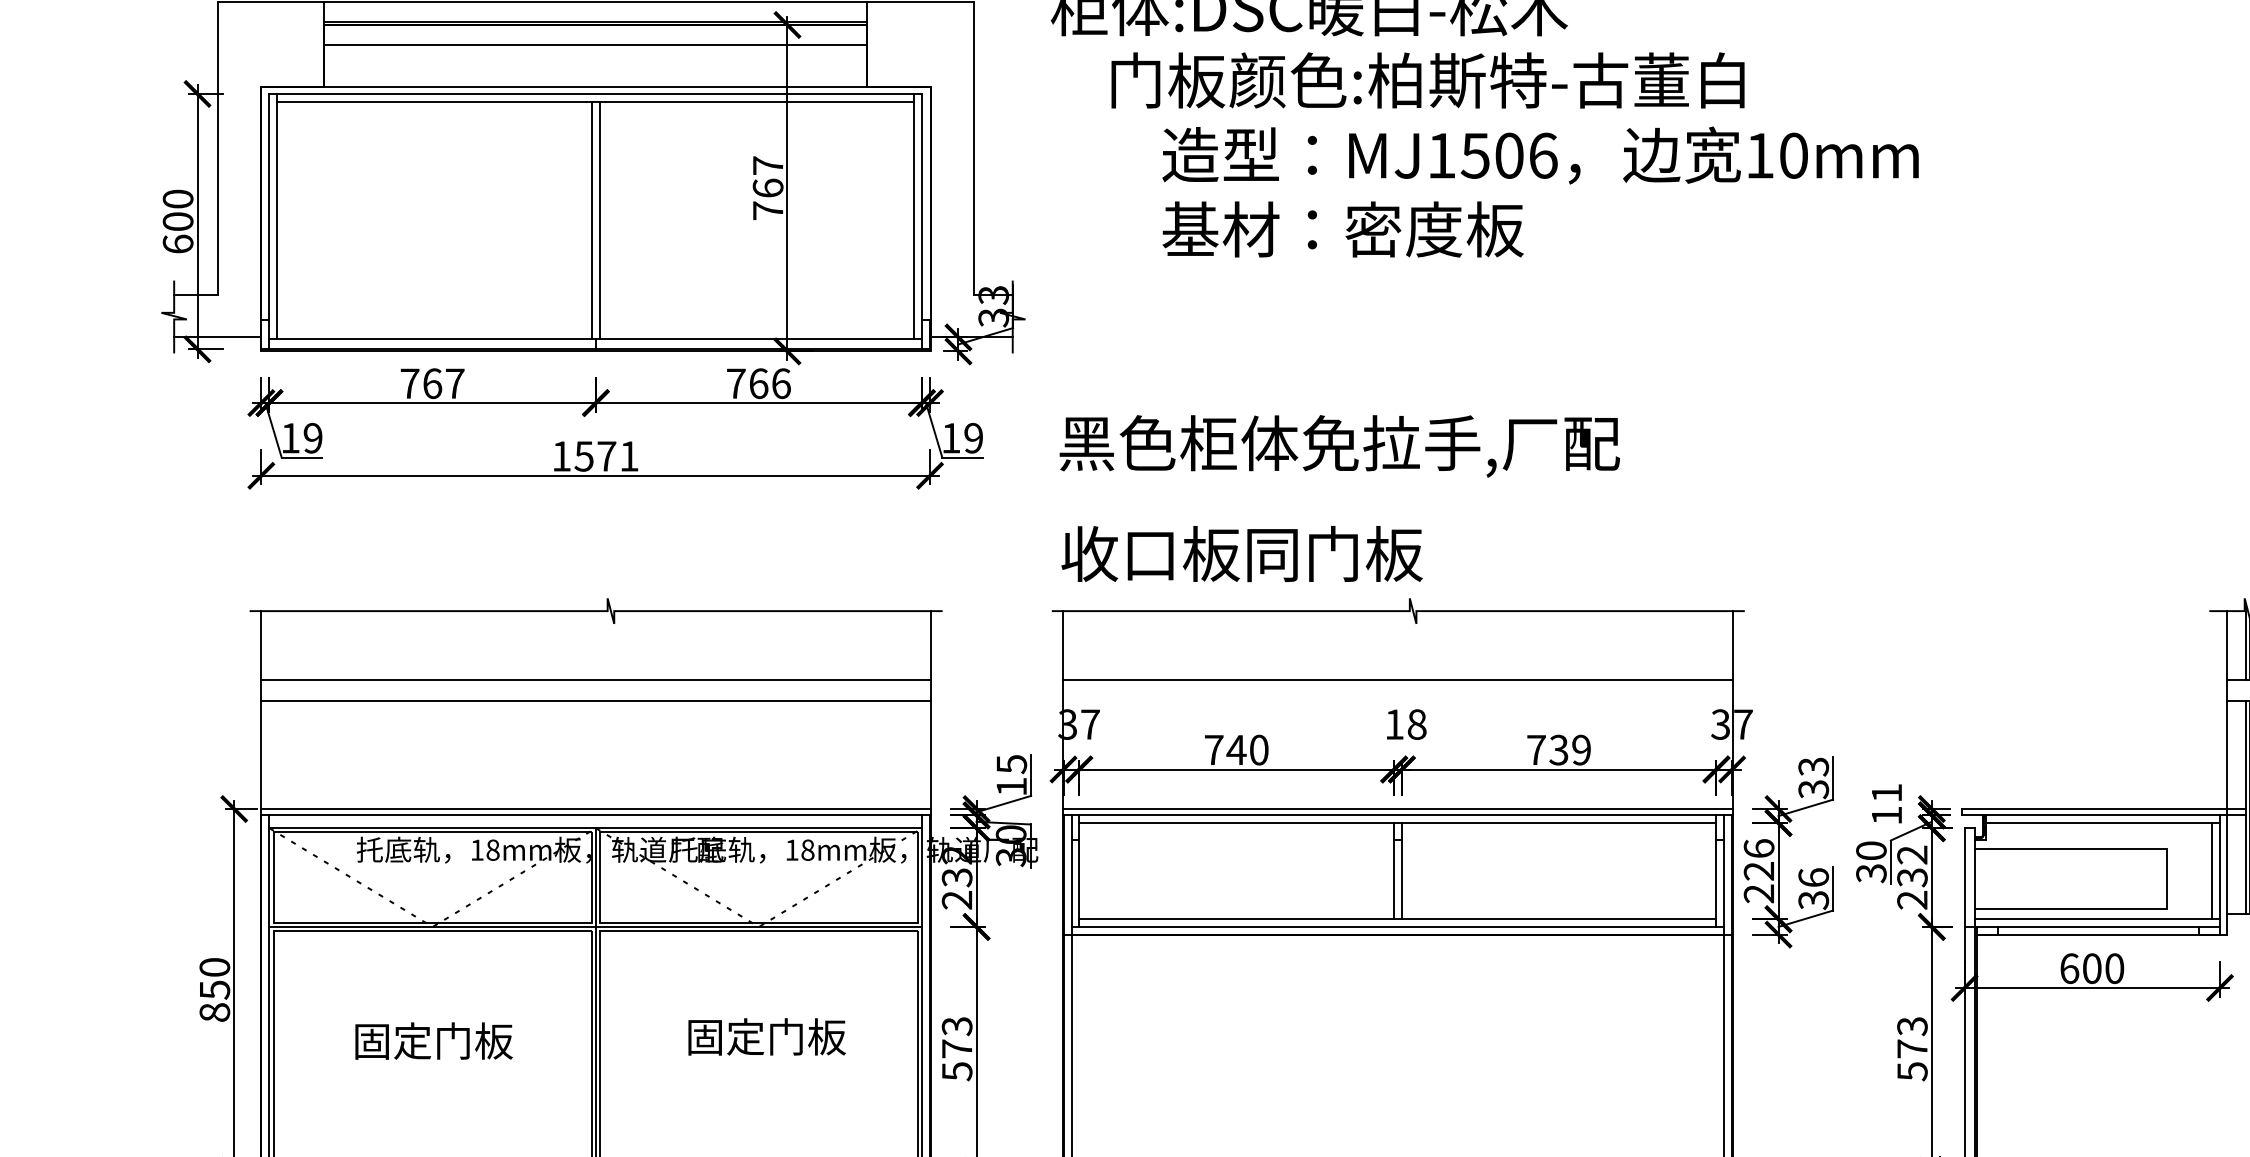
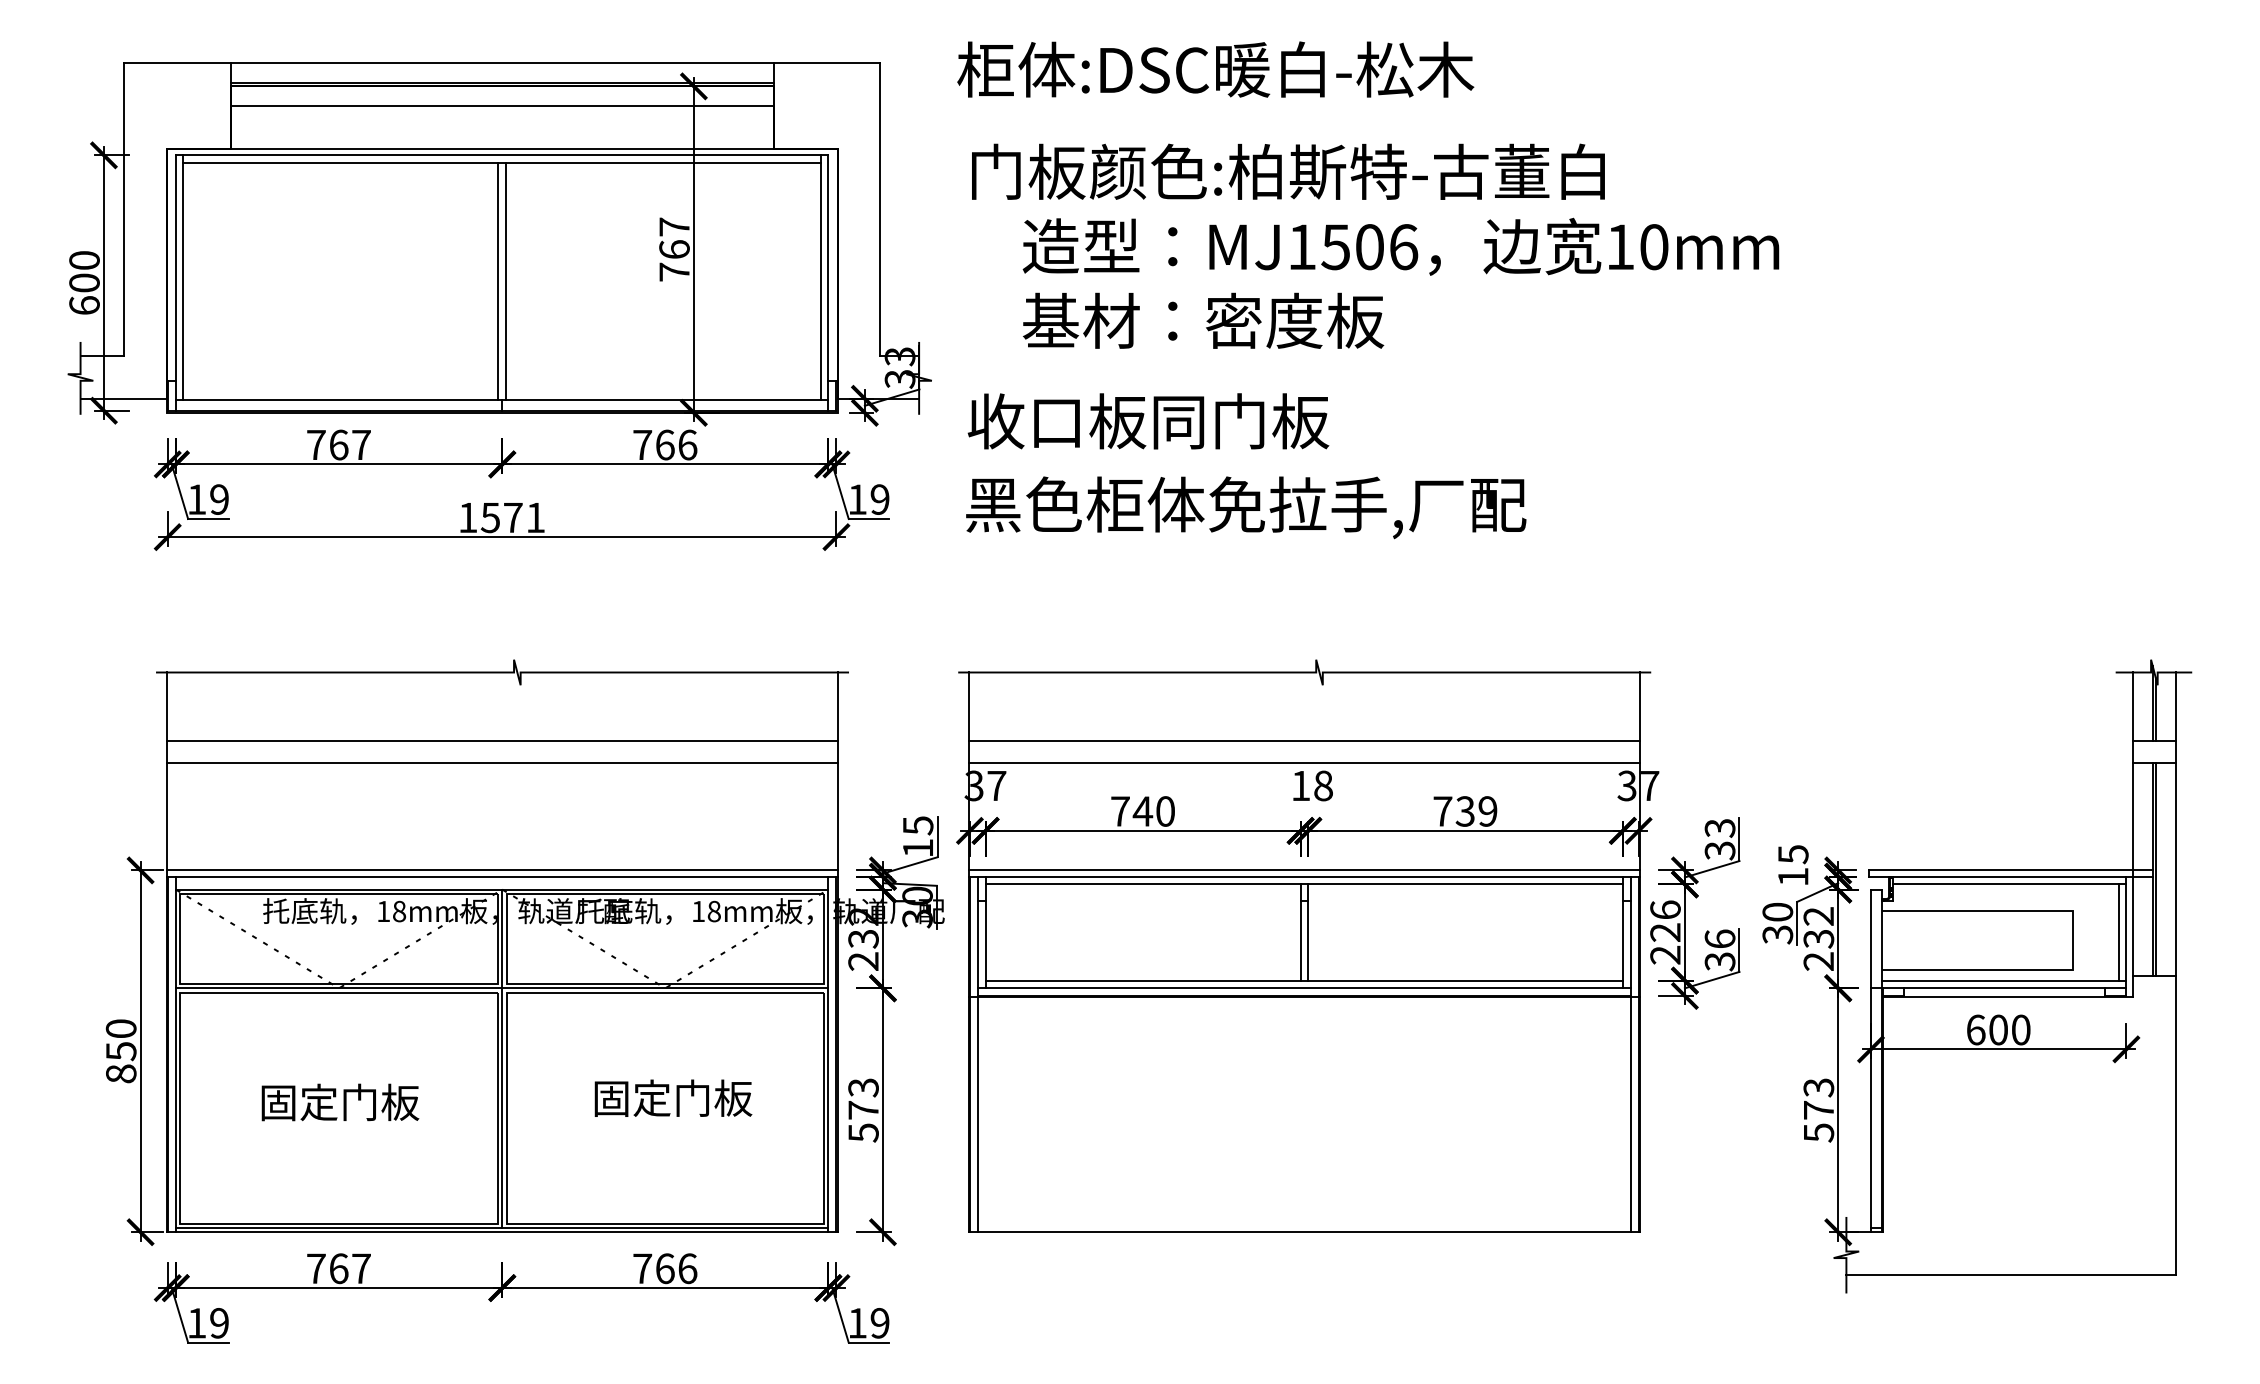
text: (1515, 154) -> (1375, 245), moved
text: (1242, 554) -> (1148, 421), moved
line: (1398, 701) -> (1304, 762), added
text: (1887, 793) -> (1793, 854), 11 -> 15

